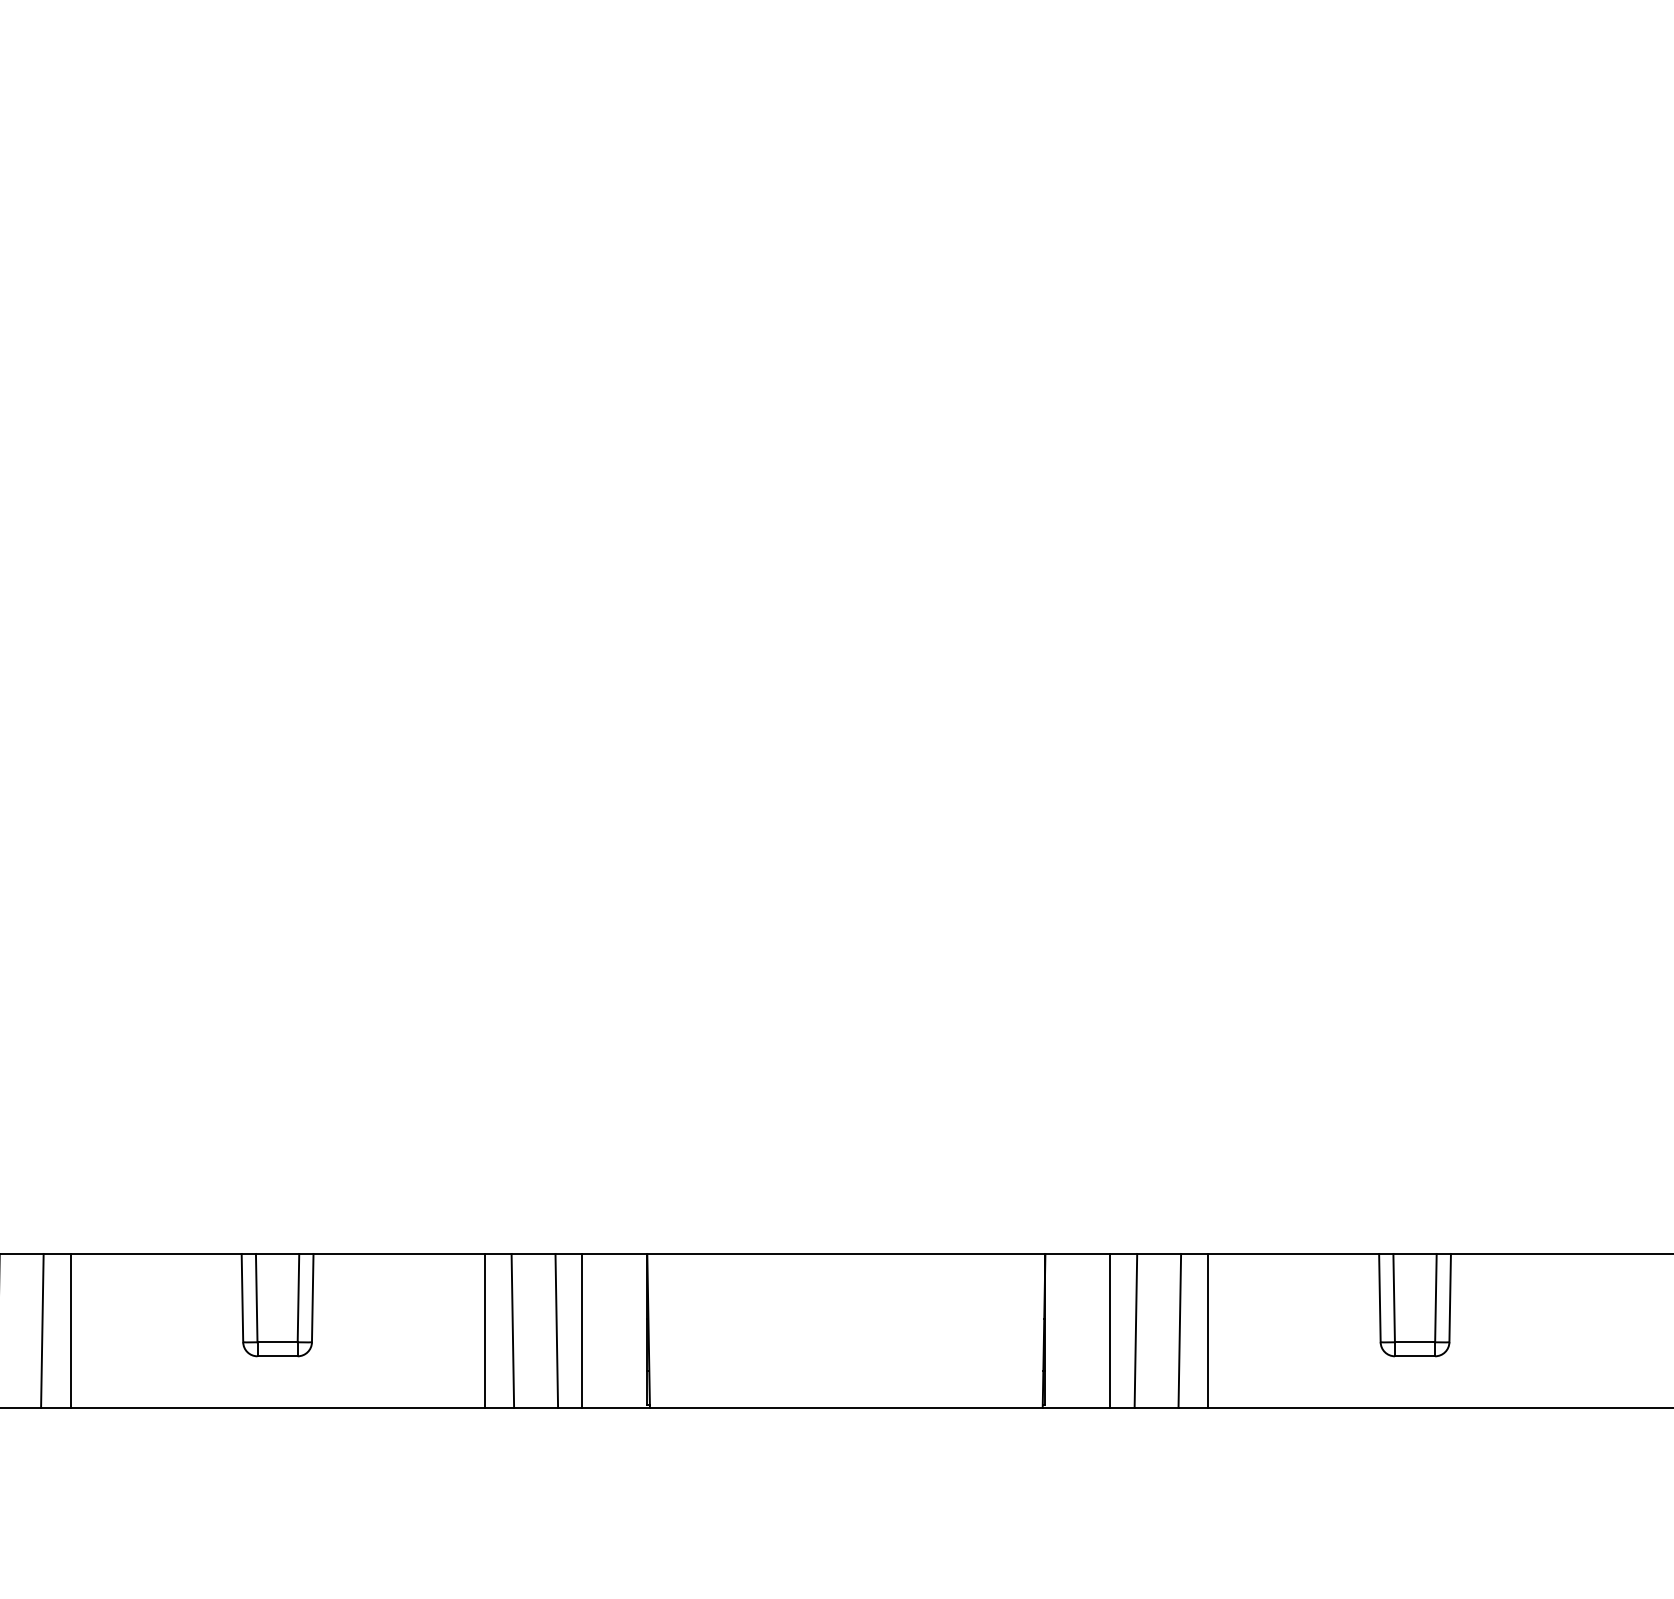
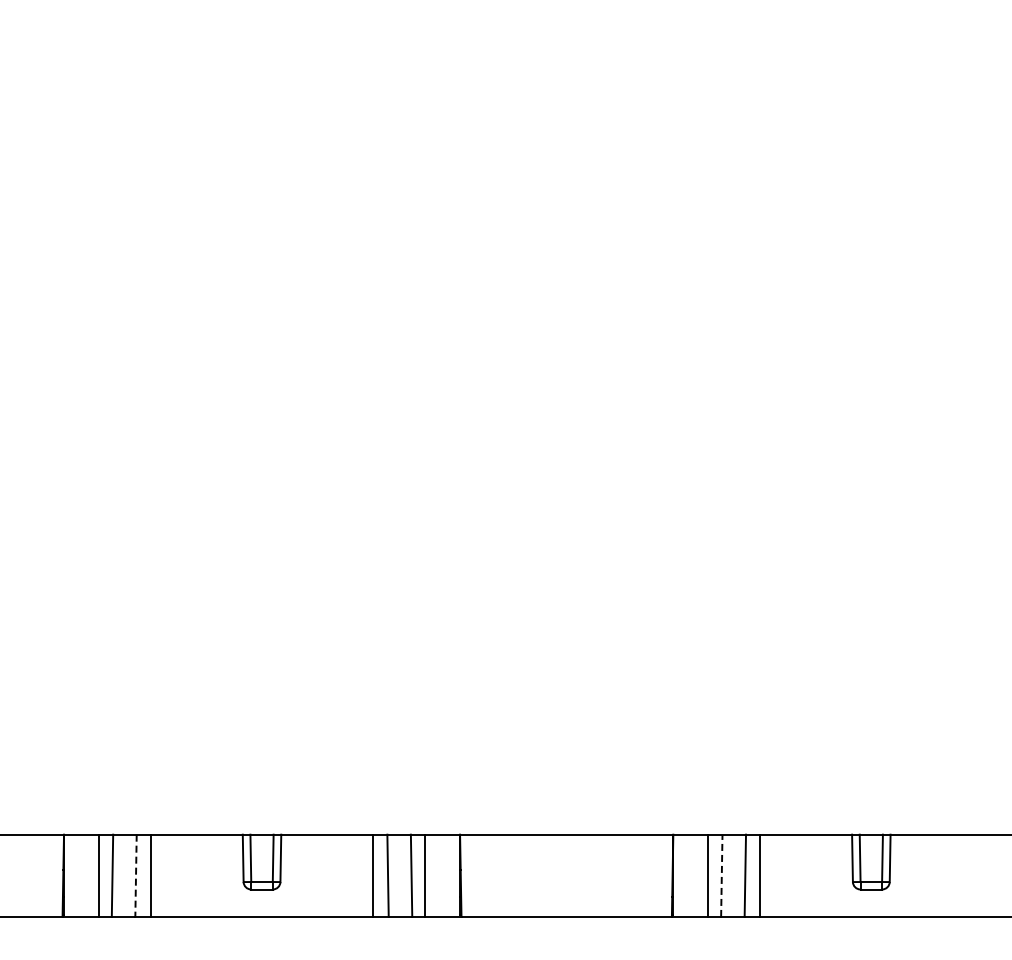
line: (1135, 1330) -> (721, 875), solid -> dashed
line: (43, 1332) -> (136, 876), solid -> dashed

